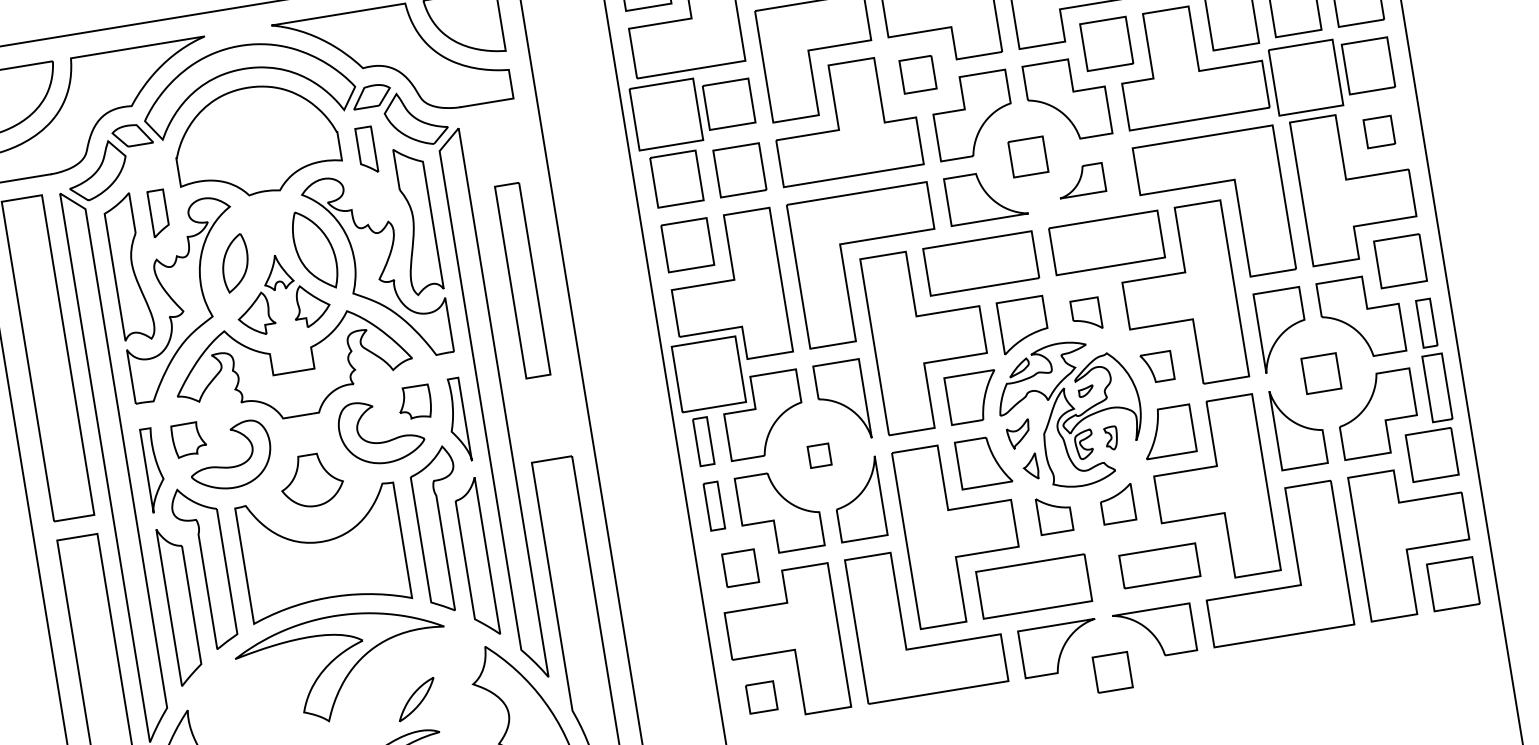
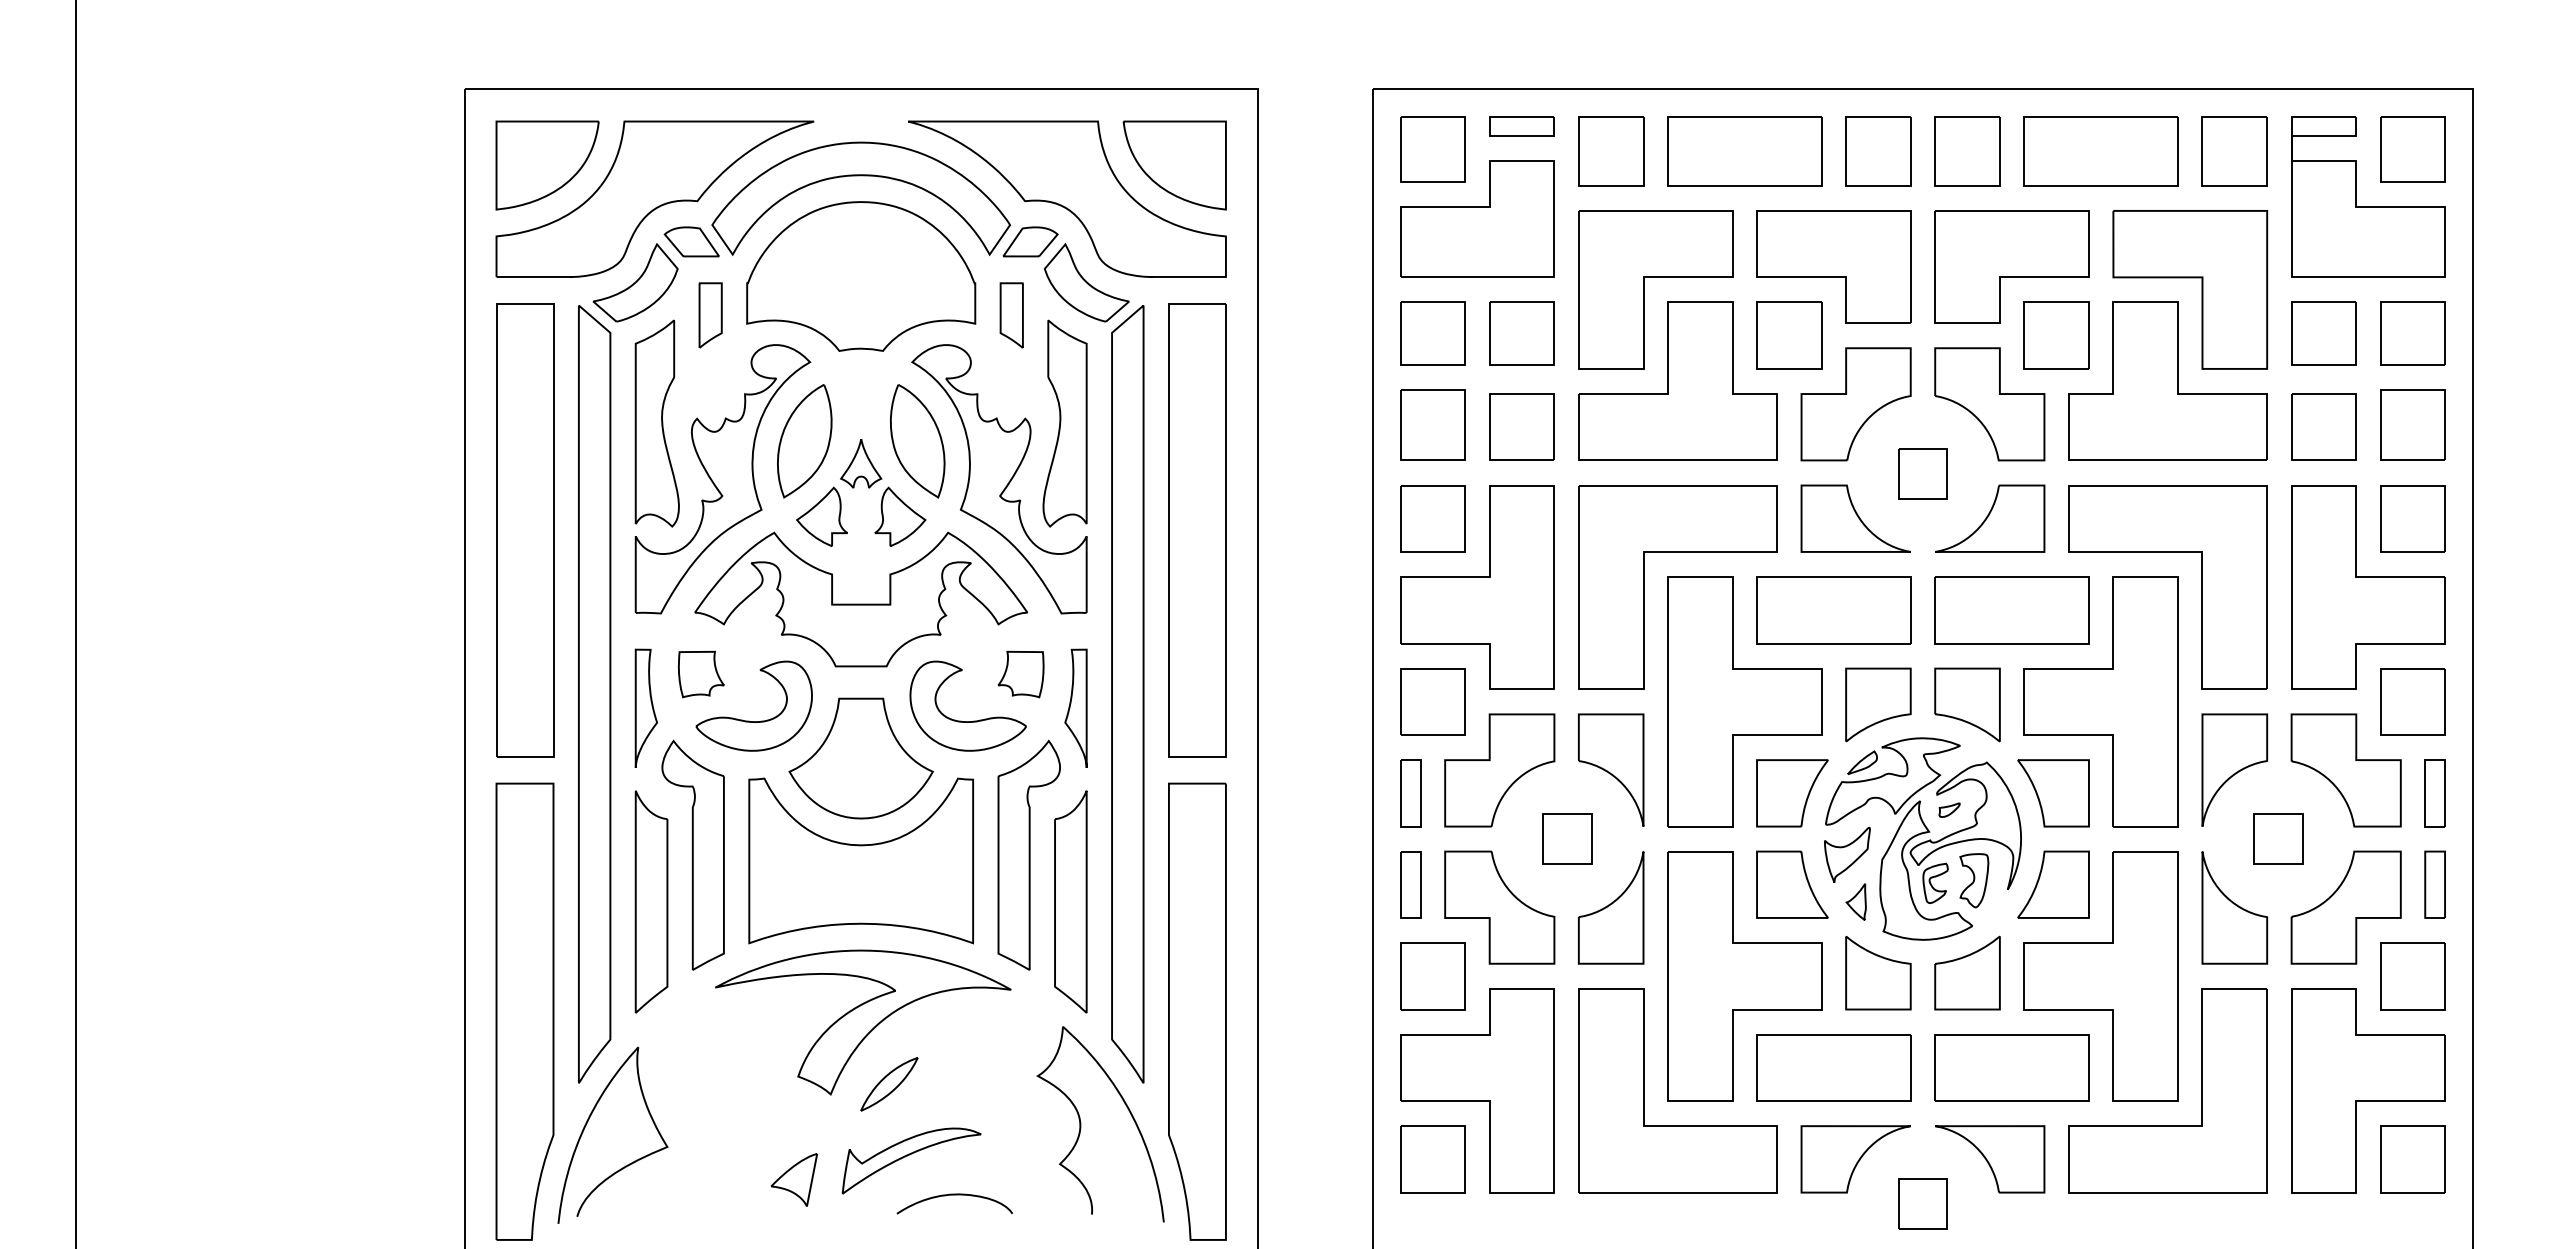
part: (918, 74) -> (1789, 335), size x1.43
part: (1305, 77) -> (2323, 426), size x0.71
part: (665, 114) -> (1432, 333), size x0.71
part: (1379, 131) -> (2412, 518), size x1.67
part: (1081, 180) -> (1990, 518), size x1.67
part: (158, 213) -> (710, 315), moved
part: (235, 263) -> (804, 441), size x1.43
part: (522, 280) -> (1197, 530), size x1.67
part: (1086, 314) -> (1967, 704), size x1.67
part: (1157, 367) -> (2053, 793), size x1.67
part: (708, 374) -> (1432, 701), size x0.71
part: (1436, 387) -> (2434, 884), size x0.71
part: (1019, 434) -> (1847, 854), size x1.43
part: (1111, 438) -> (1974, 880), size x1.67
part: (819, 455) -> (1567, 838), size x1.67
part: (311, 480) -> (860, 758), size x1.67
part: (1117, 503) -> (1967, 972), size x1.43
part: (1054, 514) -> (1878, 973), size x1.43
part: (1159, 565) -> (2011, 1067), size x1.43
part: (740, 568) -> (1432, 976), size x1.43
part: (761, 697) -> (1432, 1159), size x1.67
part: (416, 699) -> (889, 1084), moved

